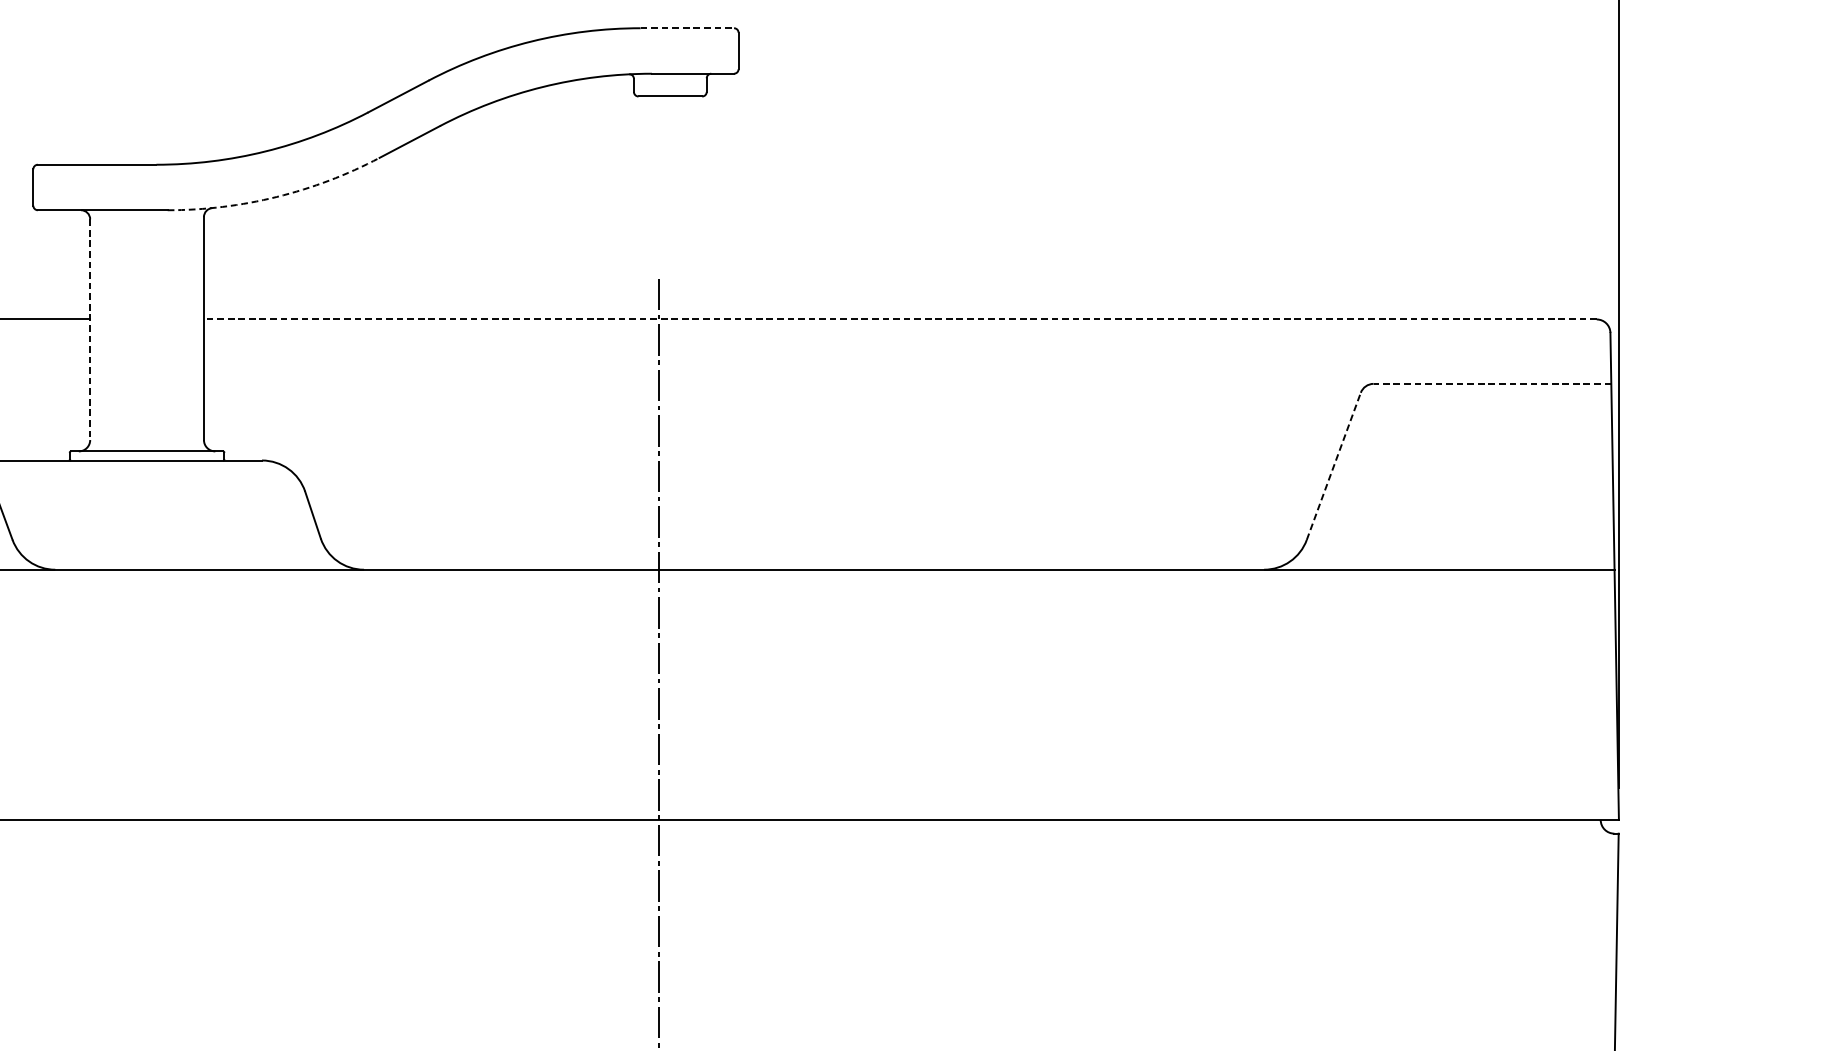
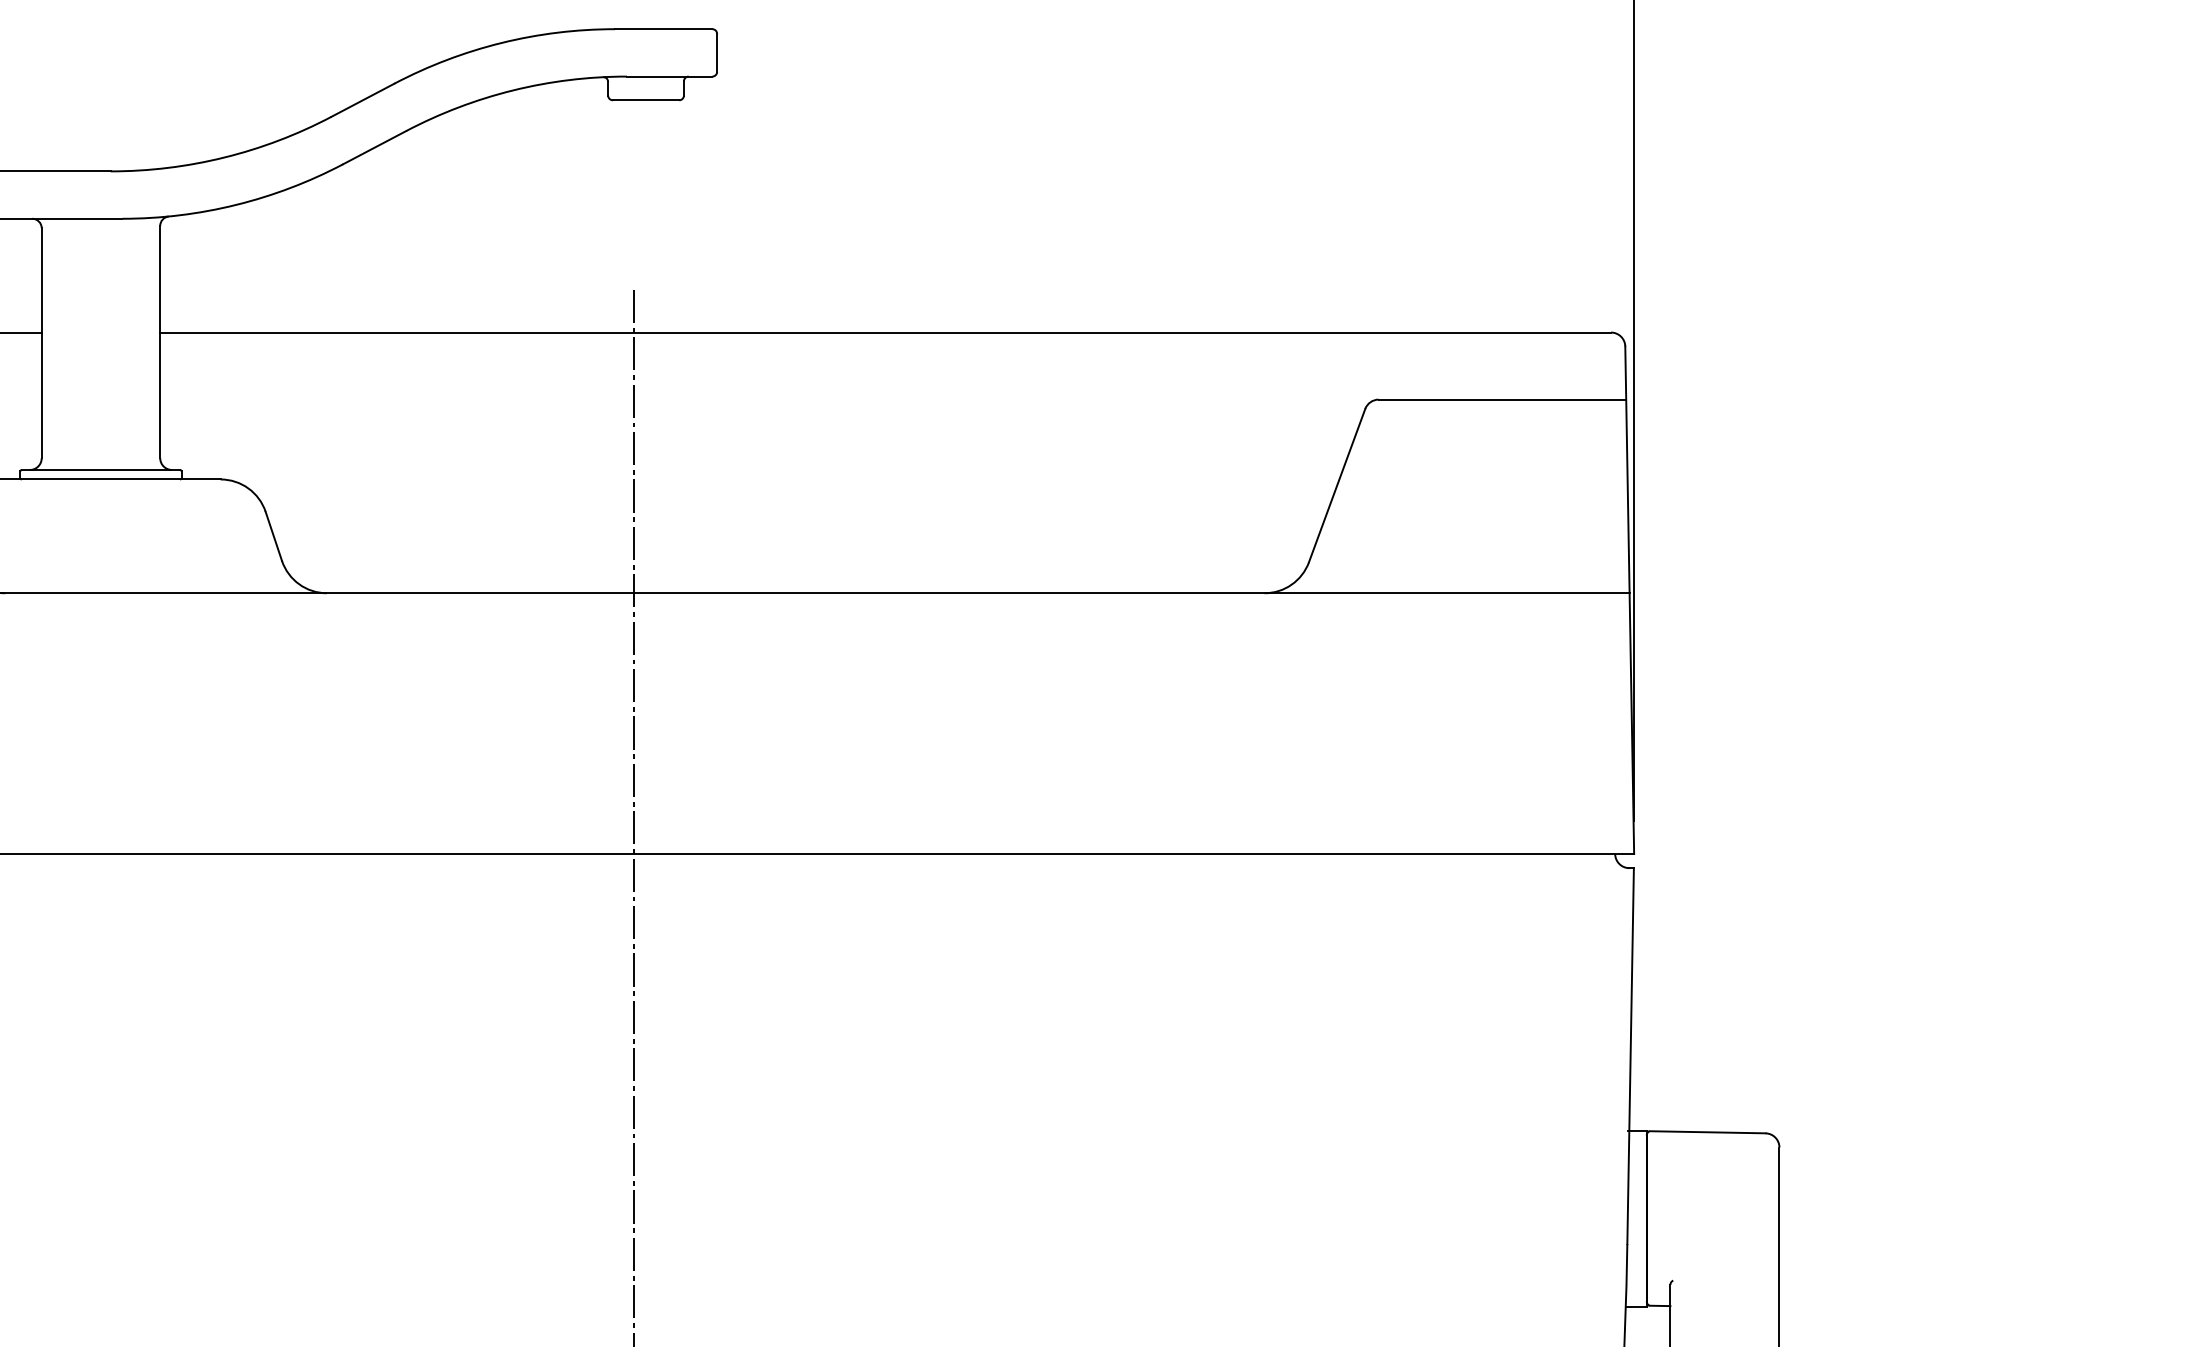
line: (687, 28) -> (663, 29), dashed -> solid
arc: (277, 196) -> (236, 204), dashed -> solid
line: (900, 319) -> (885, 332), dashed -> solid
line: (89, 329) -> (41, 343), dashed -> solid
line: (1492, 383) -> (1502, 399), dashed -> solid
line: (1334, 466) -> (1337, 485), dashed -> solid

